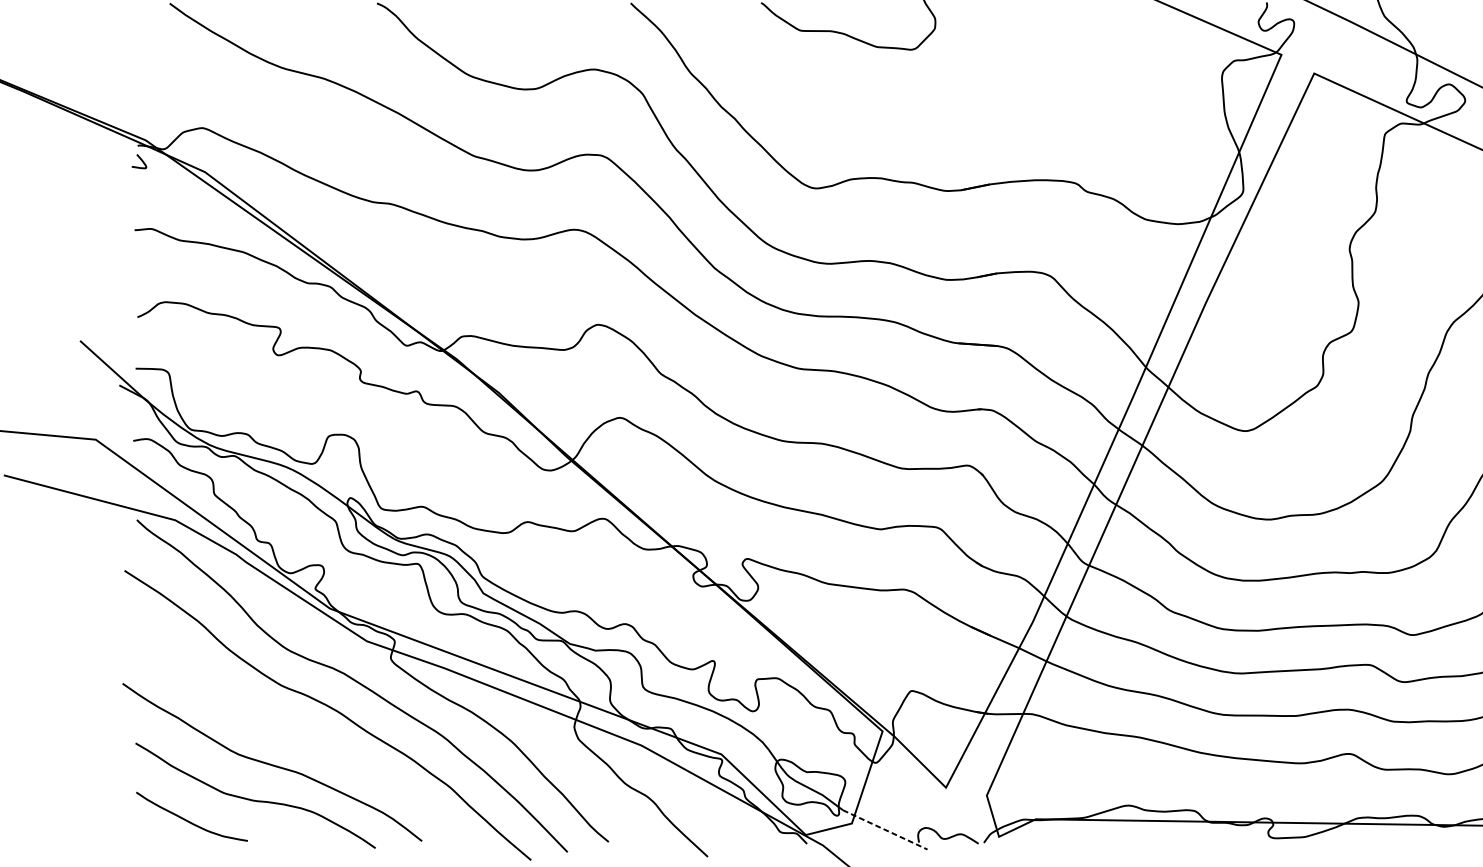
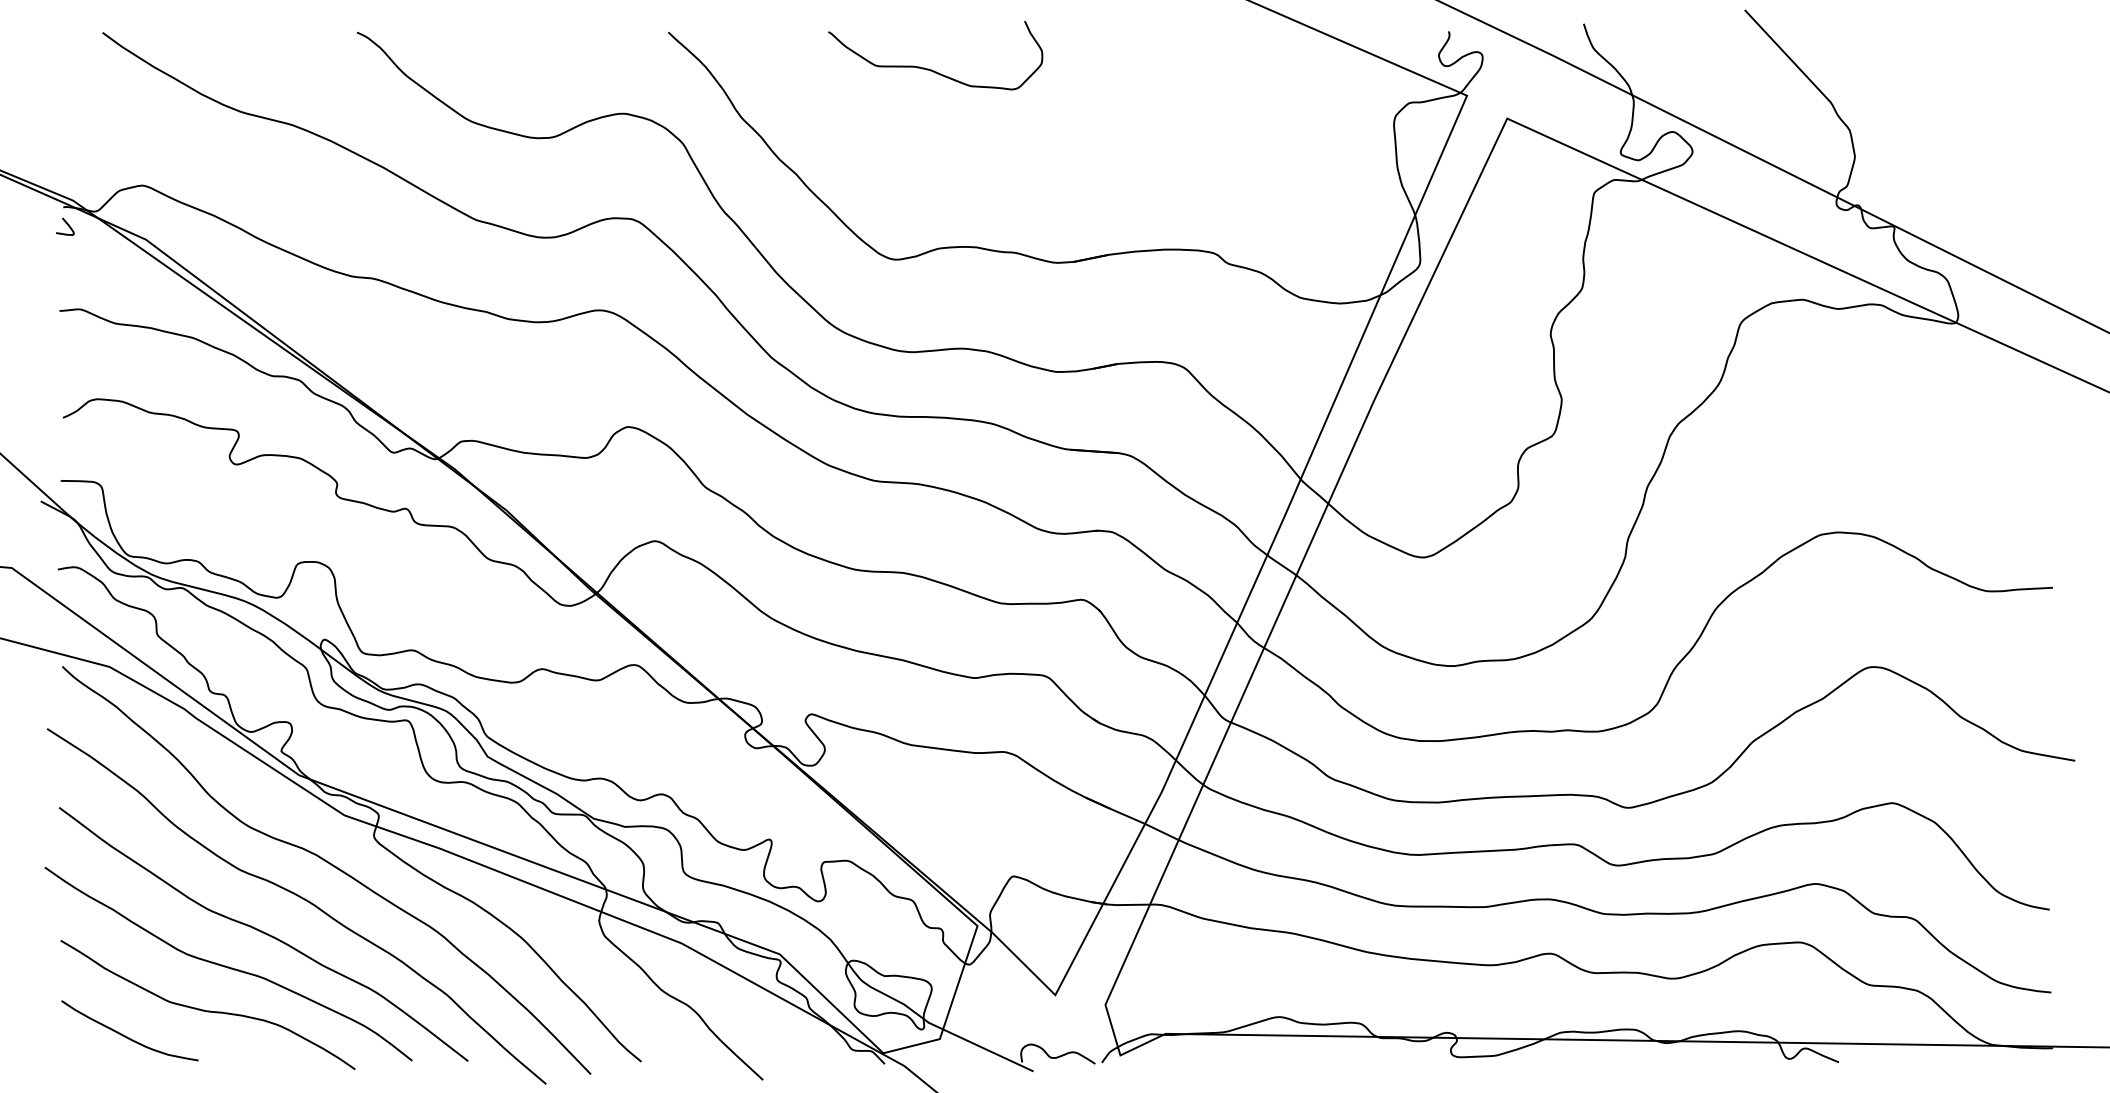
curve: (300, 737) -> (263, 933), added
line: (885, 830) -> (981, 1047), dashed -> solid

